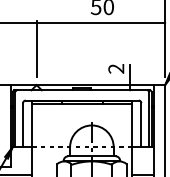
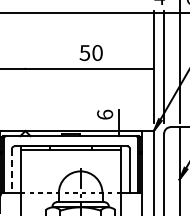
line: (36, 49) -> (25, 95), removed
text: (116, 68) -> (105, 114), 2 -> 6
line: (22, 124) -> (11, 170), solid -> dashed

